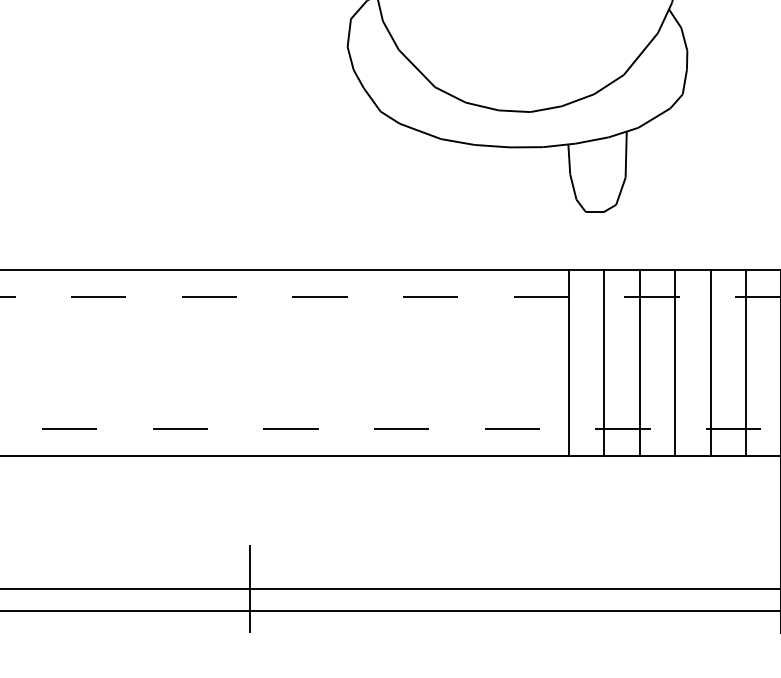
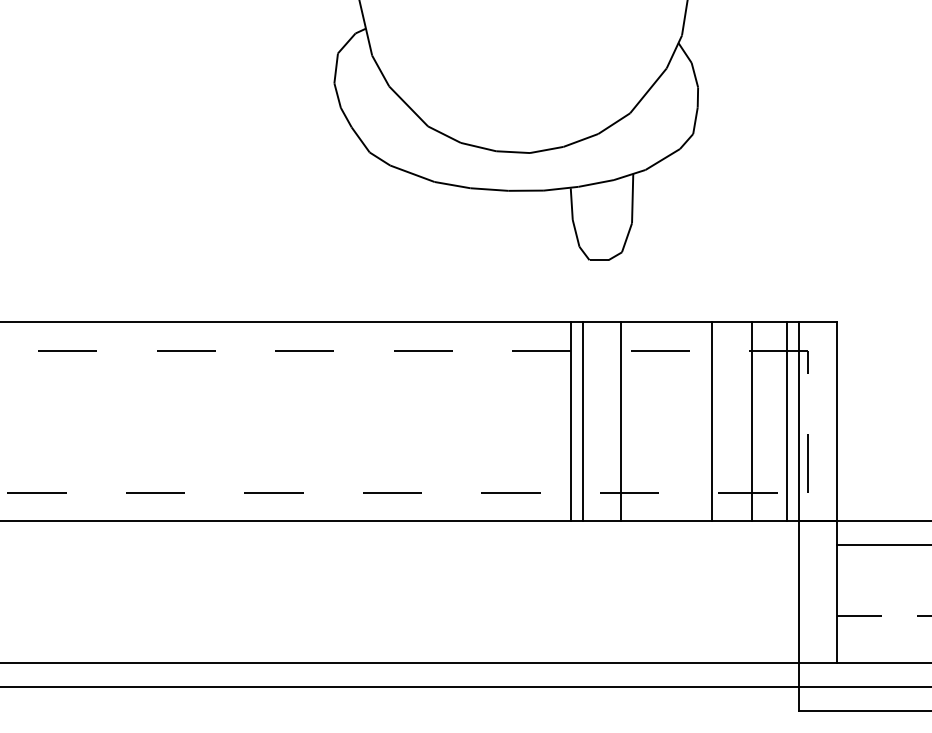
line: (604, 362) -> (583, 421), moved
line: (640, 362) -> (621, 421), moved
line: (675, 362) -> (712, 421), moved
line: (710, 362) -> (751, 421), moved
line: (745, 362) -> (786, 421), moved
line: (250, 588) -> (230, 663), removed

